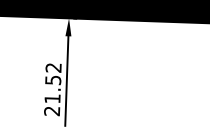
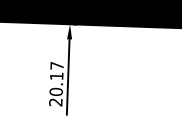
text: (52, 82) -> (56, 78), 21.52 -> 20.17

